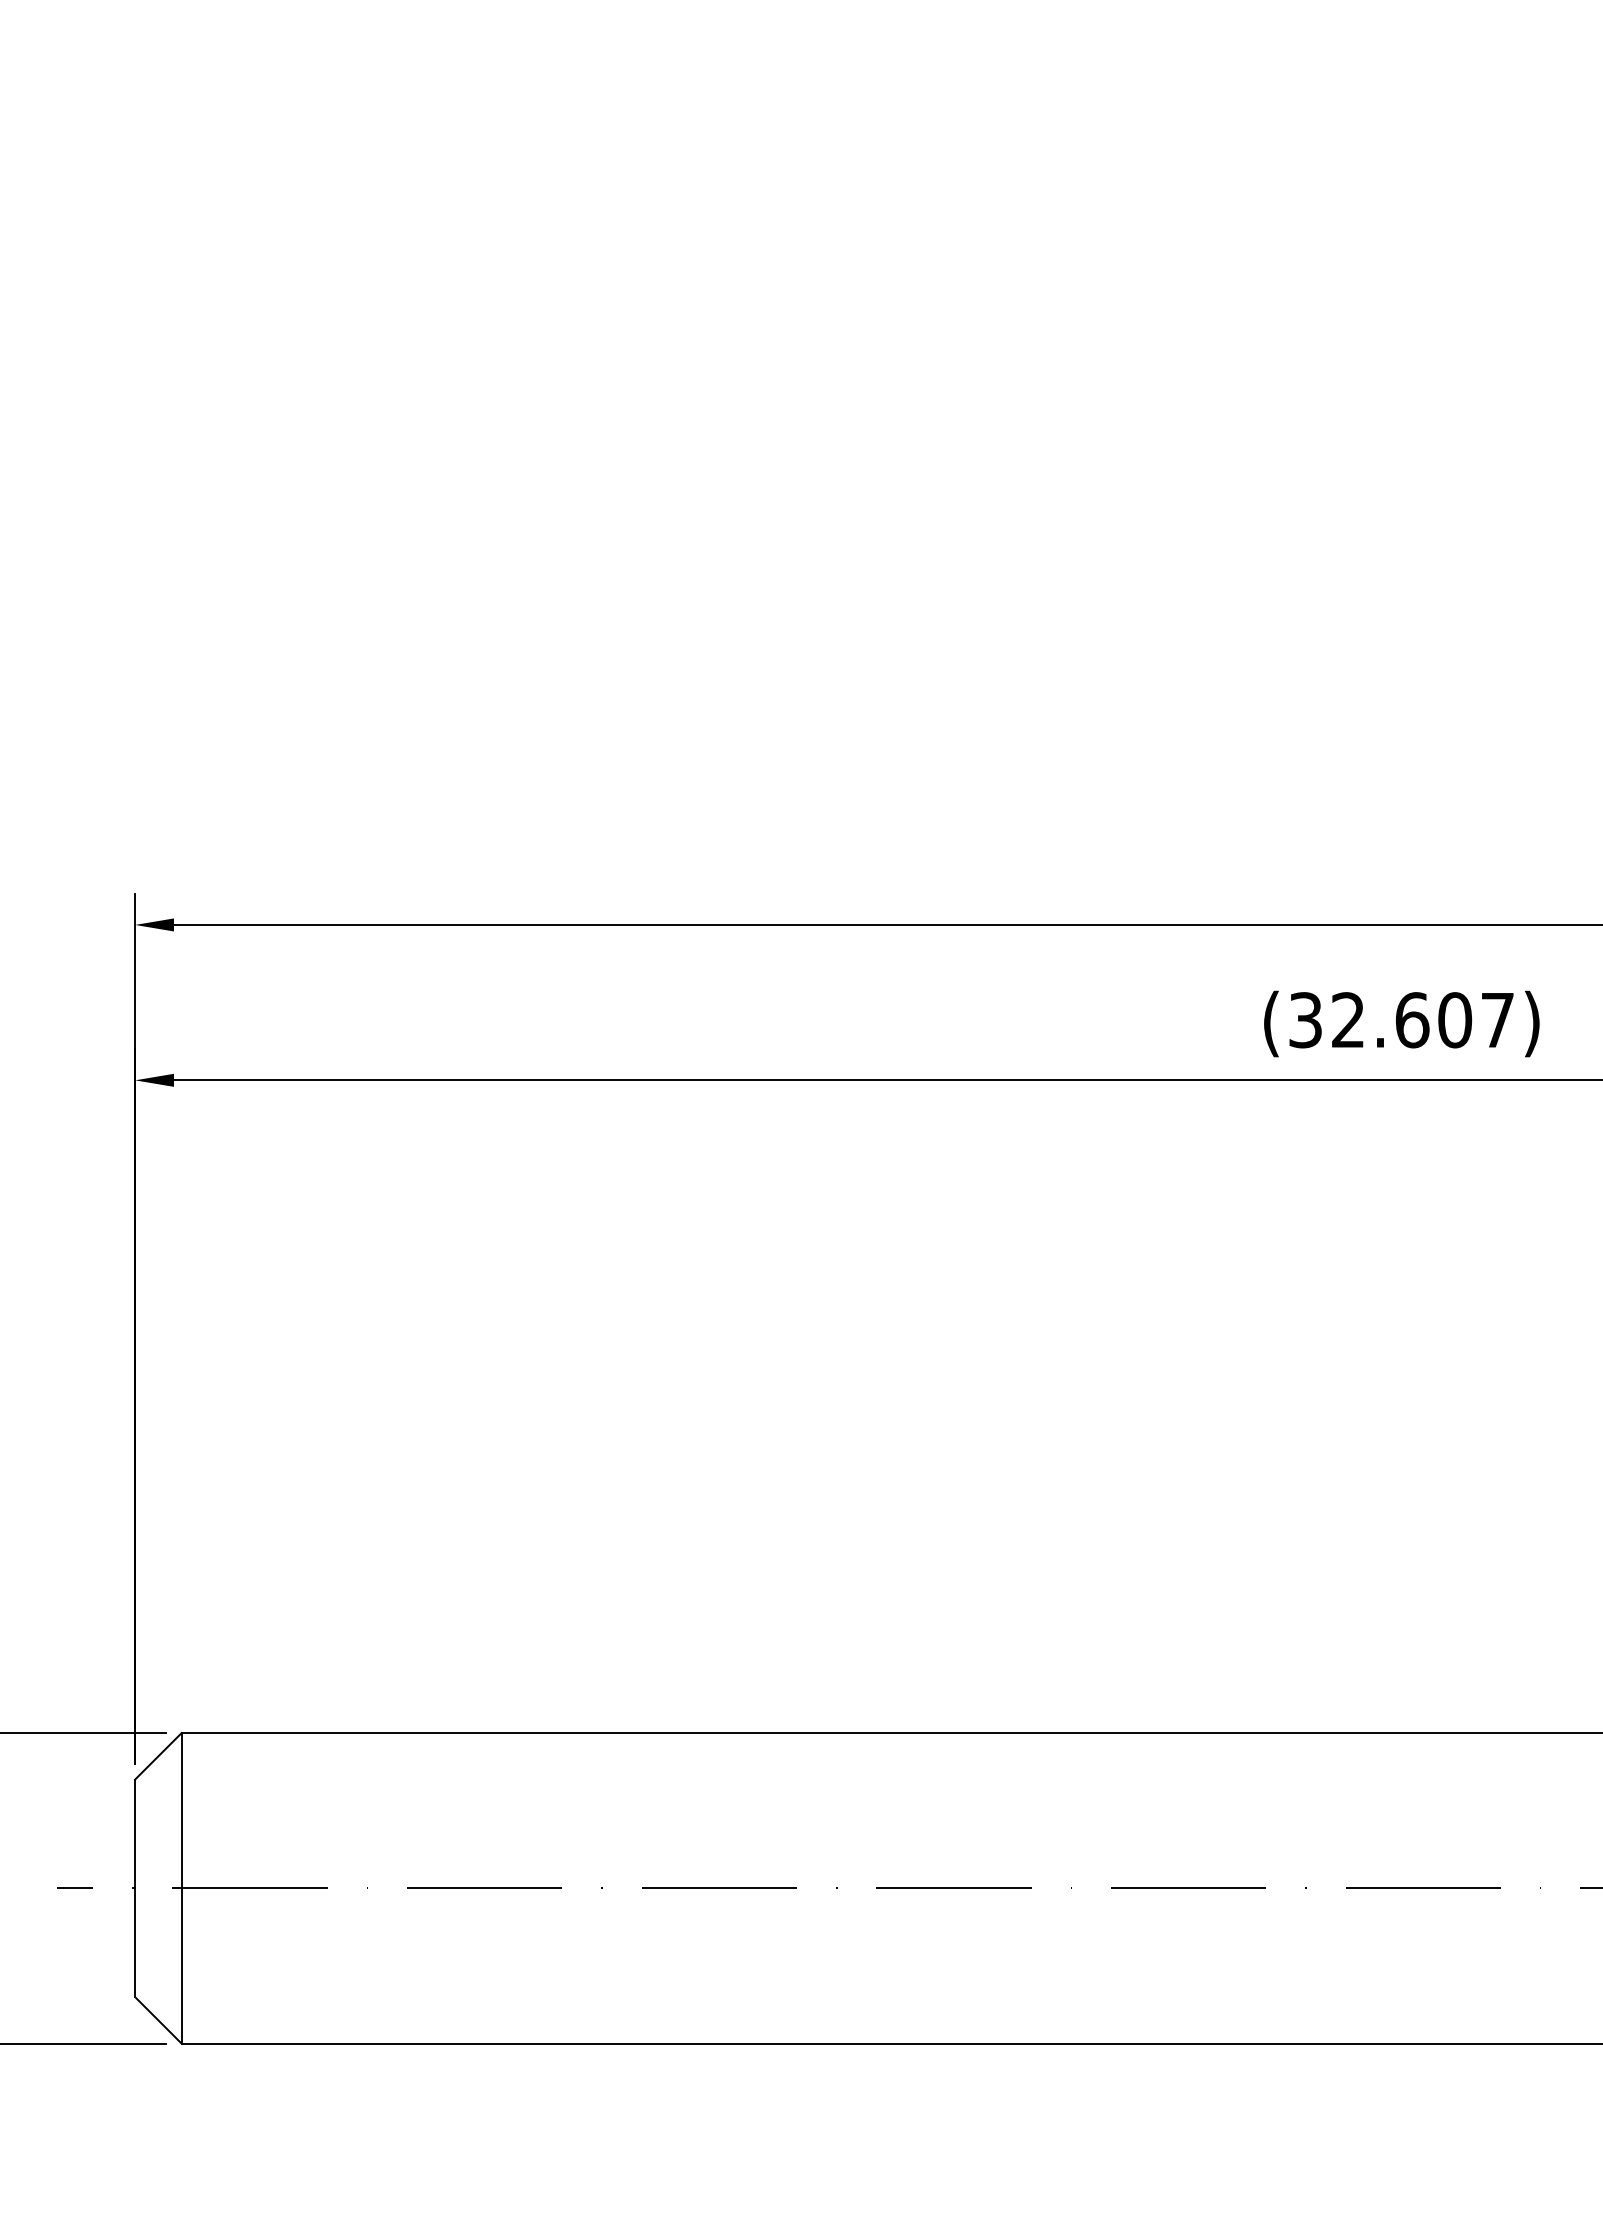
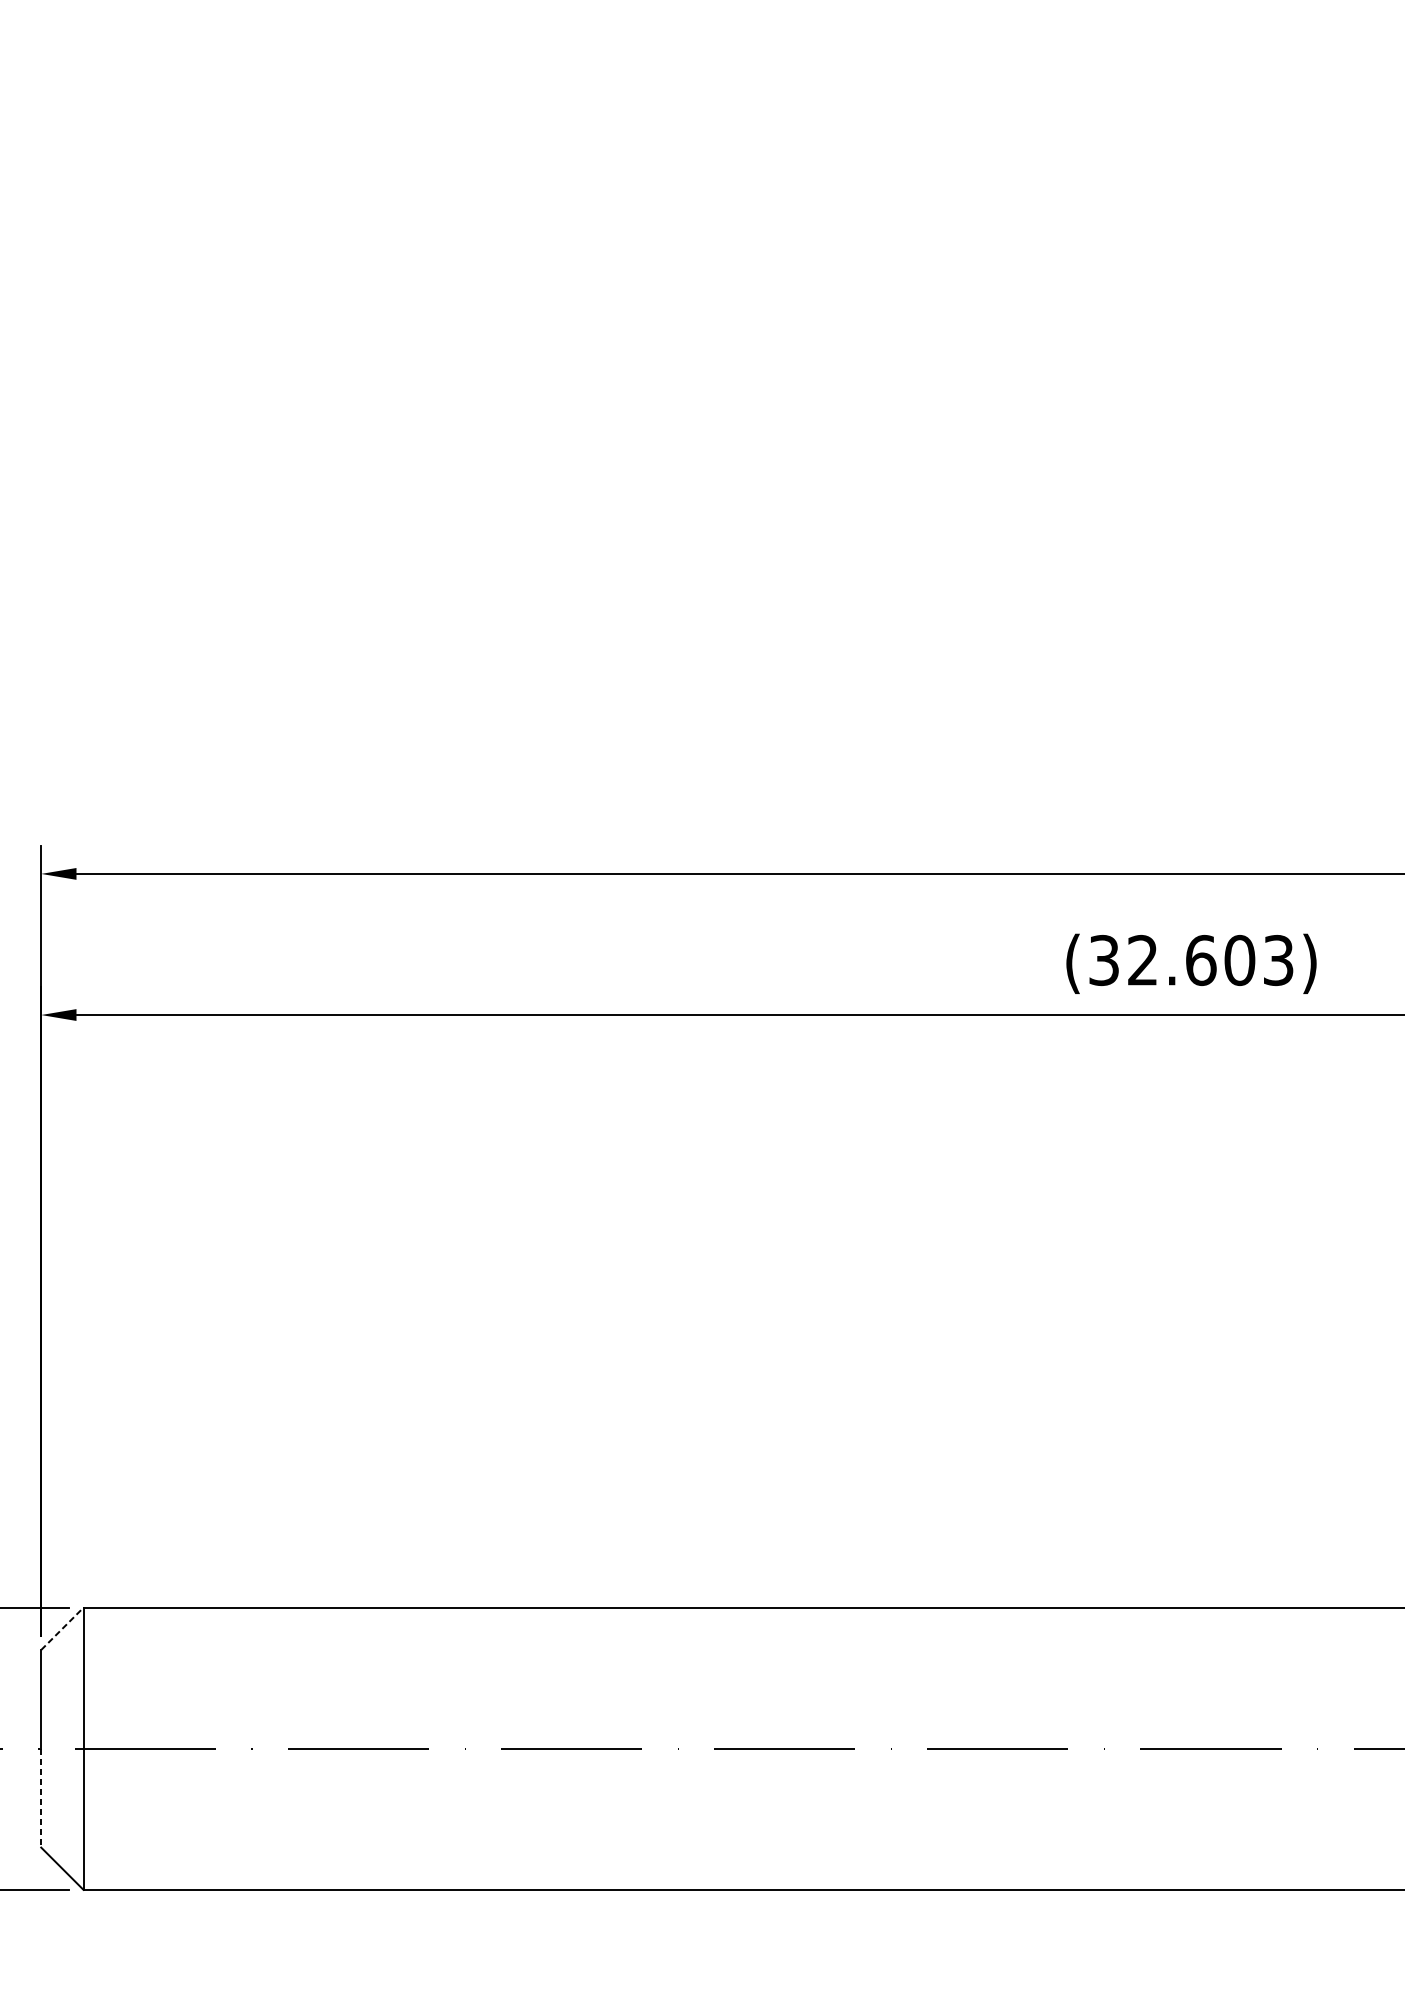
text: (1497, 1020) -> (1278, 960), (32.607) -> (32.603)
line: (158, 1756) -> (62, 1629), solid -> dashed
line: (135, 1943) -> (41, 1798), solid -> dashed

